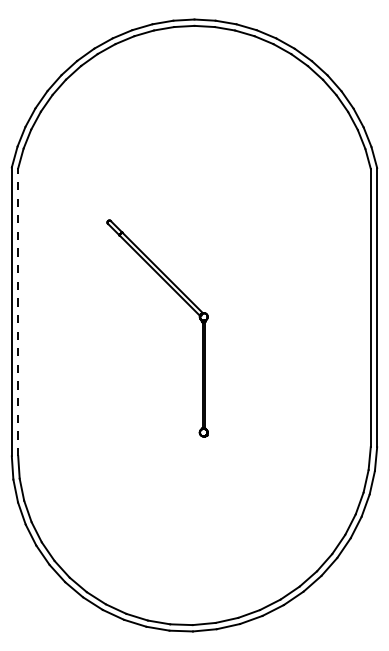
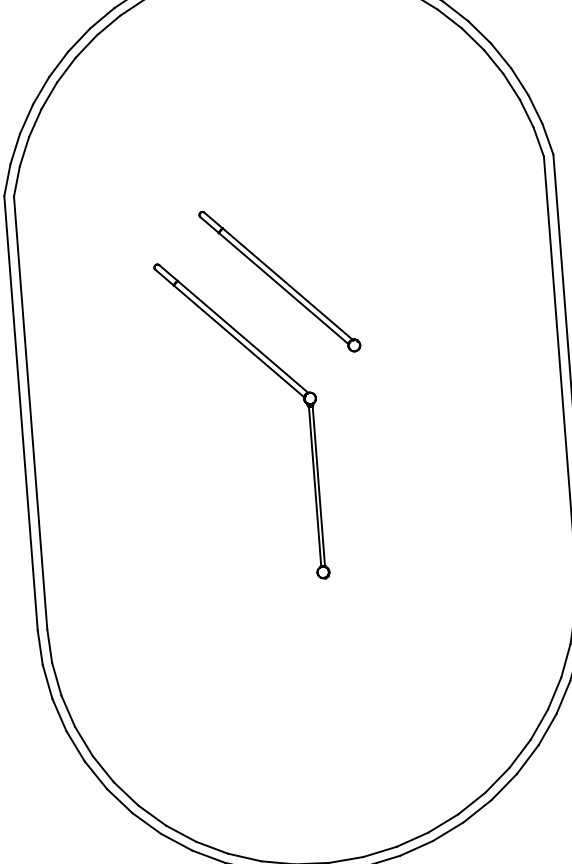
part: (189, 237) -> (279, 280), added
line: (18, 312) -> (31, 413), dashed -> solid

